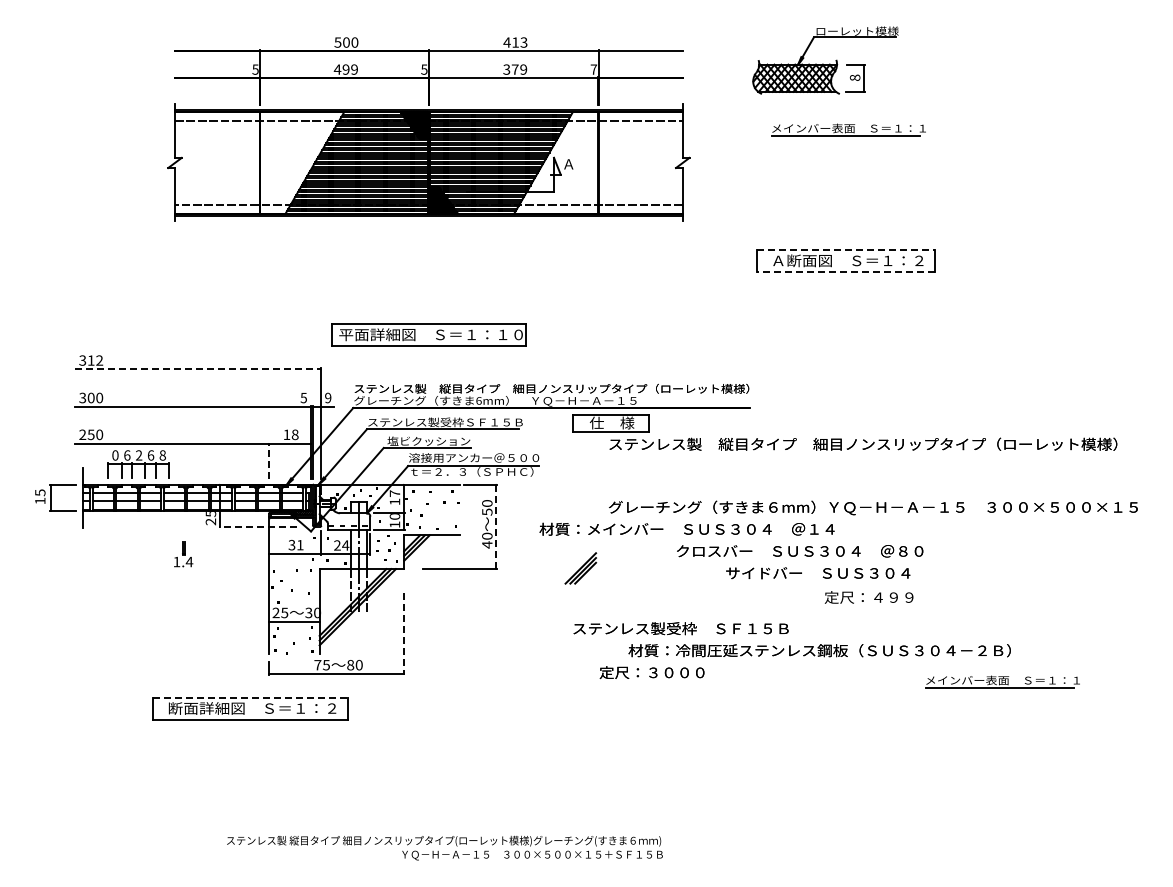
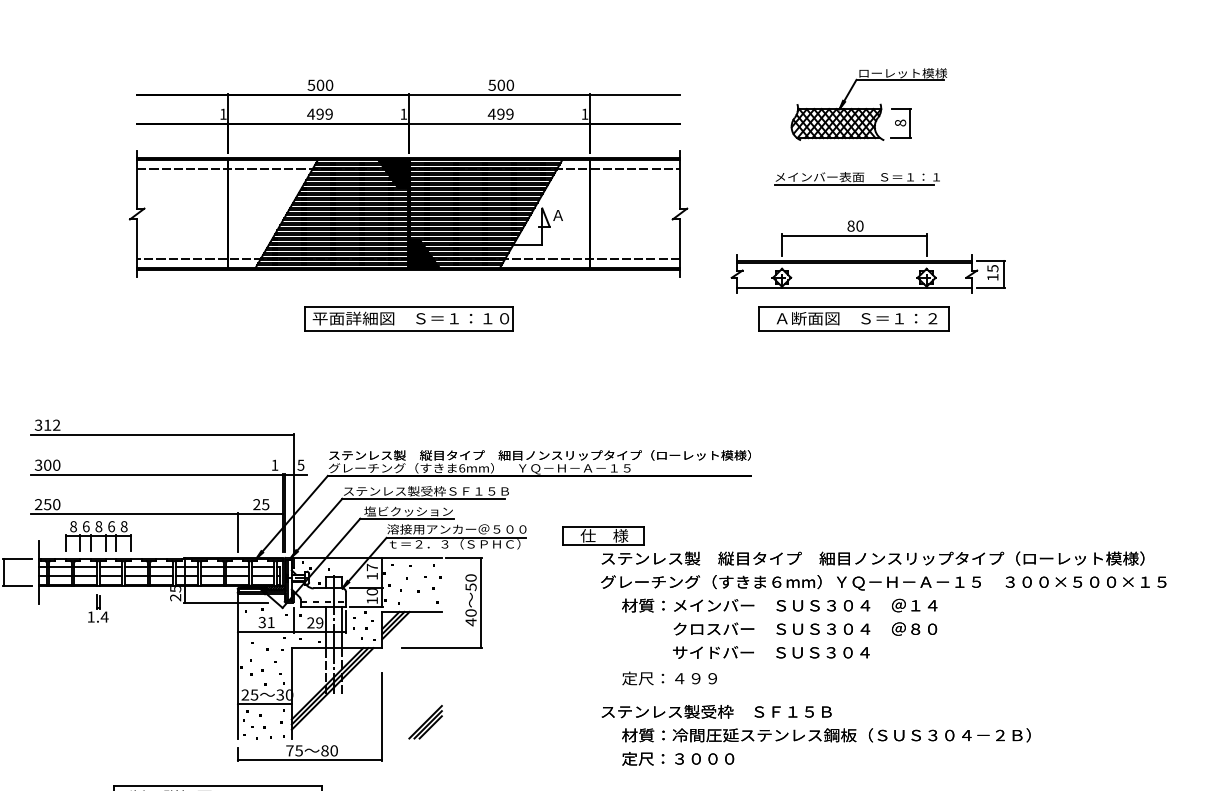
text: (515, 42) -> (501, 85), 413 -> 500
part: (825, 60) -> (868, 104), moved
text: (255, 69) -> (223, 114), 5 -> 1
text: (424, 69) -> (403, 114), 5 -> 1
text: (510, 69) -> (495, 114), 379 -> 499
text: (593, 69) -> (584, 114), 7 -> 1
part: (858, 203) -> (867, 257), added
line: (845, 250) -> (853, 307), dashed -> solid
line: (845, 272) -> (853, 331), dashed -> solid
part: (428, 334) -> (408, 318), moved
line: (198, 369) -> (162, 434), dashed -> solid
text: (328, 397) -> (301, 464), 9 -> 5
text: (303, 398) -> (274, 465), 5 -> 1
text: (290, 434) -> (260, 504), 18 -> 25
part: (841, 438) -> (849, 552), moved
text: (115, 455) -> (73, 526), 0 -> 8
text: (139, 455) -> (99, 526), 2 -> 8
line: (268, 460) -> (237, 532), dashed -> solid
line: (257, 526) -> (225, 602), dashed -> solid
line: (496, 526) -> (480, 602), dashed -> solid
text: (686, 528) -> (779, 604), moved
text: (345, 545) -> (319, 622), 24 -> 29
part: (183, 554) -> (98, 609), moved
part: (580, 568) -> (425, 722), moved
text: (818, 573) -> (771, 652), moved
text: (868, 597) -> (669, 678), moved
text: (680, 628) -> (716, 711), moved
line: (404, 634) -> (382, 718), dashed -> solid
text: (651, 672) -> (677, 758), moved
part: (1002, 681) -> (1021, 768), removed
line: (250, 697) -> (217, 785), dashed -> solid

